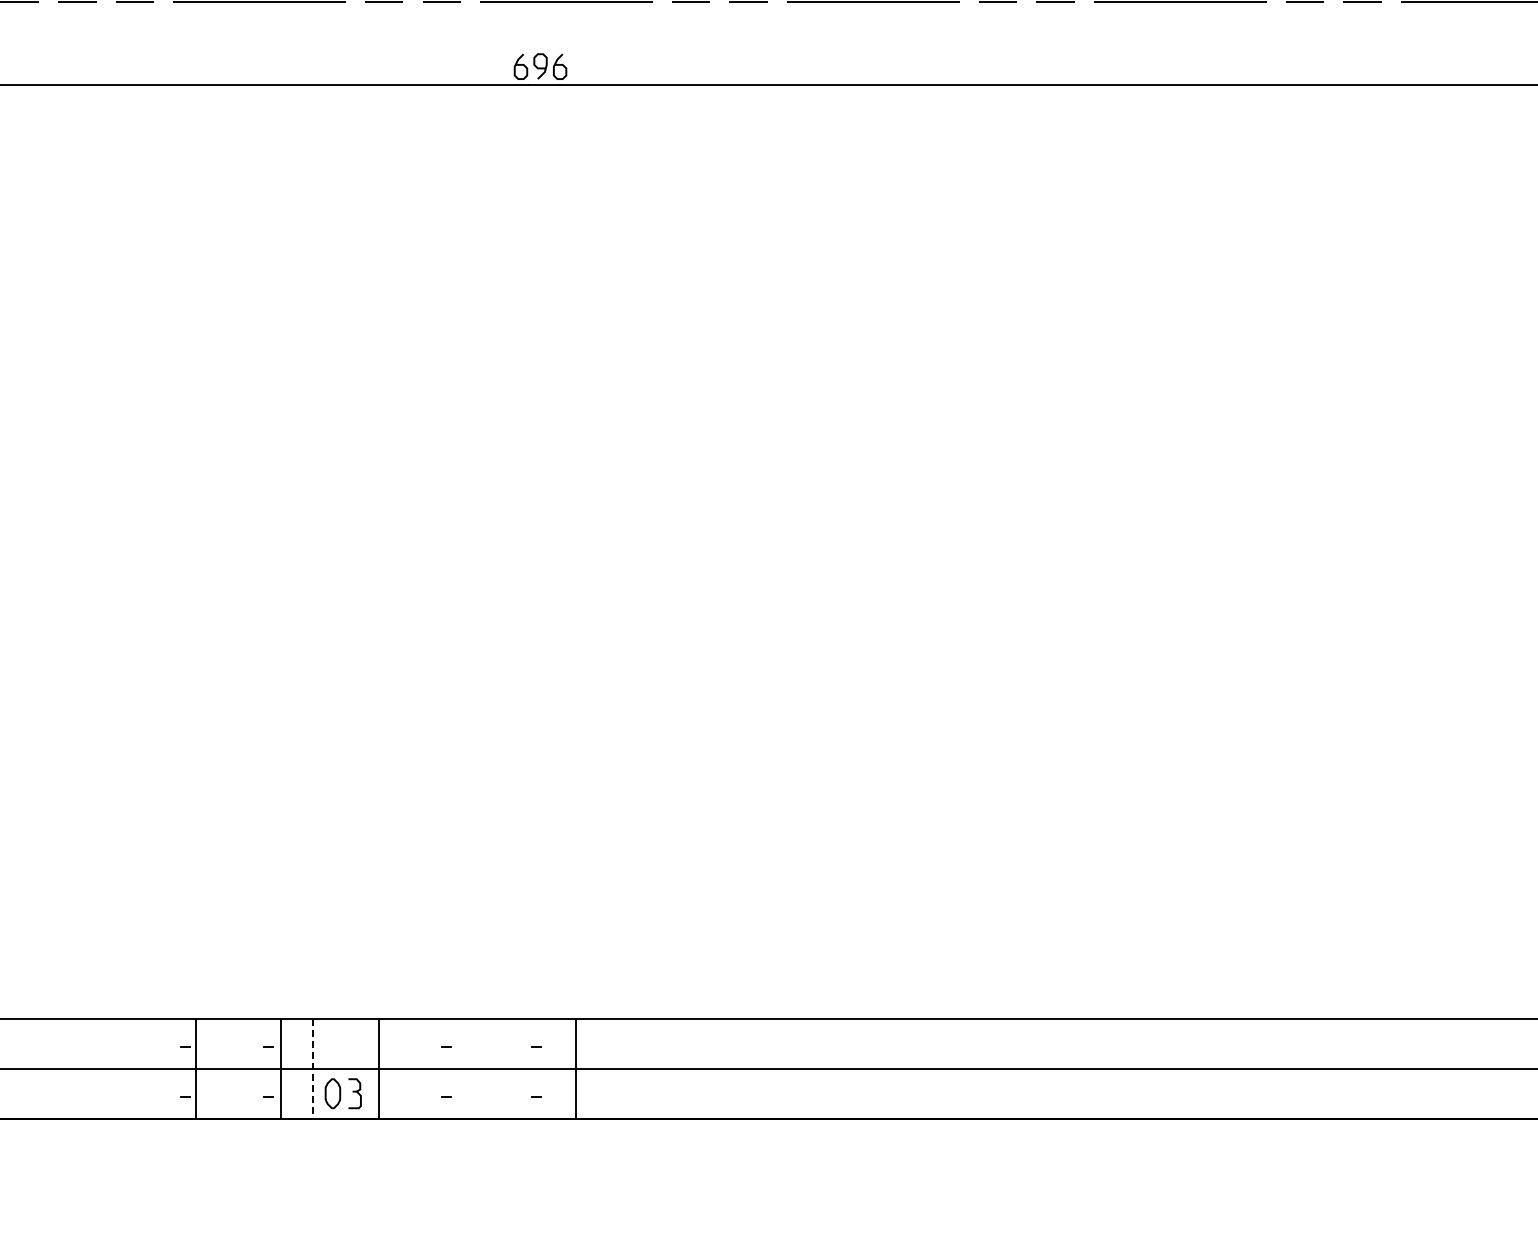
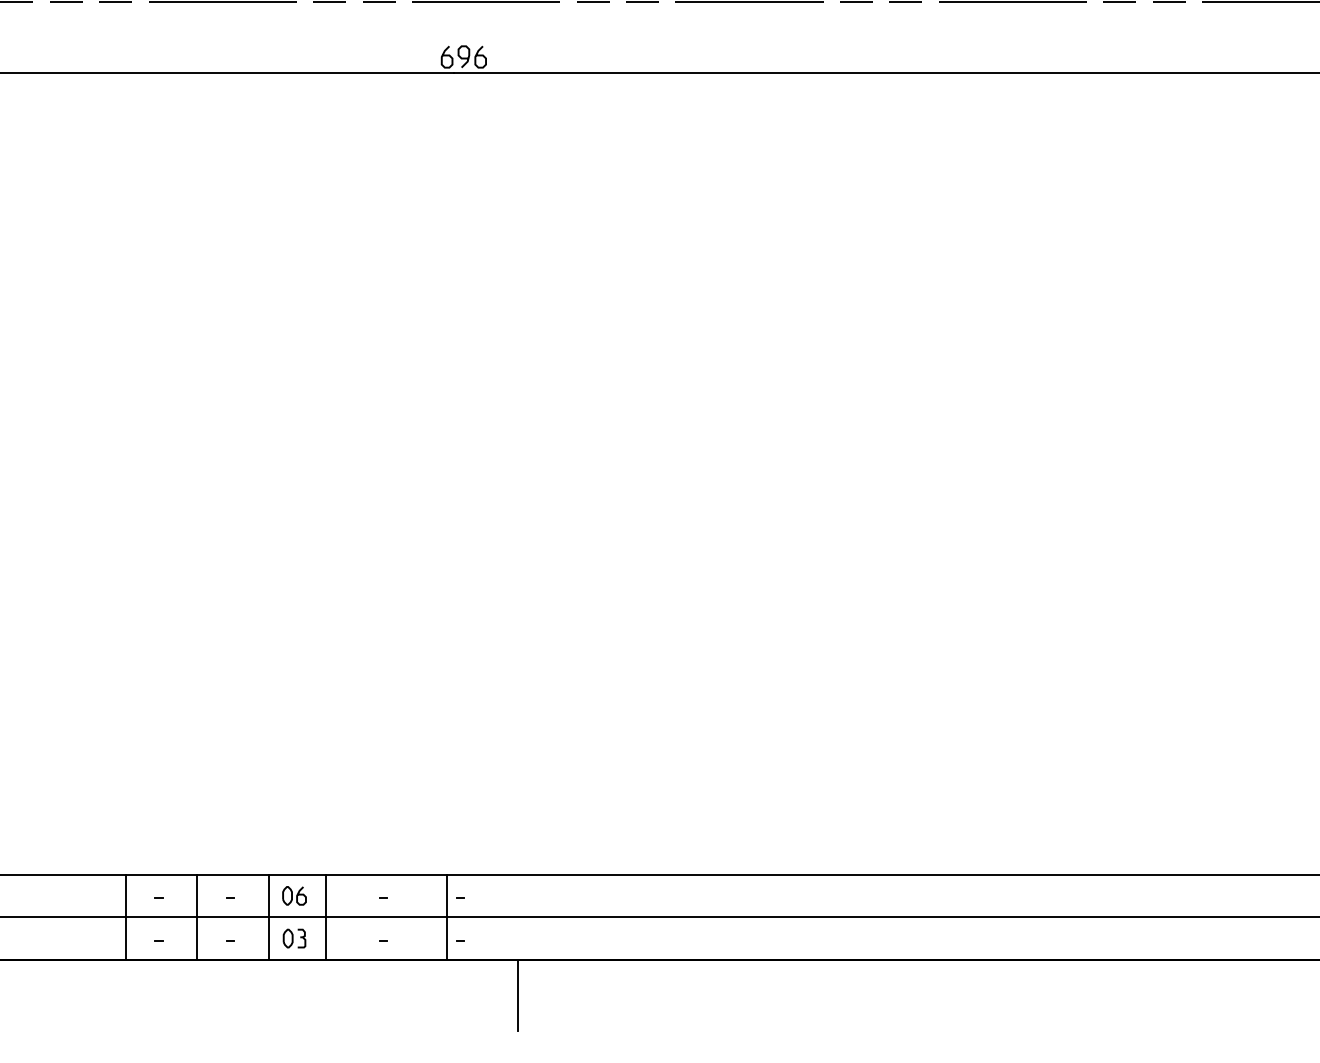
part: (343, 1043) -> (294, 895), added
line: (196, 1068) -> (126, 916), moved
line: (281, 1068) -> (197, 916), moved
line: (313, 1068) -> (269, 916), dashed -> solid
line: (576, 1068) -> (446, 916), moved
part: (342, 1093) -> (293, 938), size x0.71
line: (603, 1159) -> (517, 994), added

